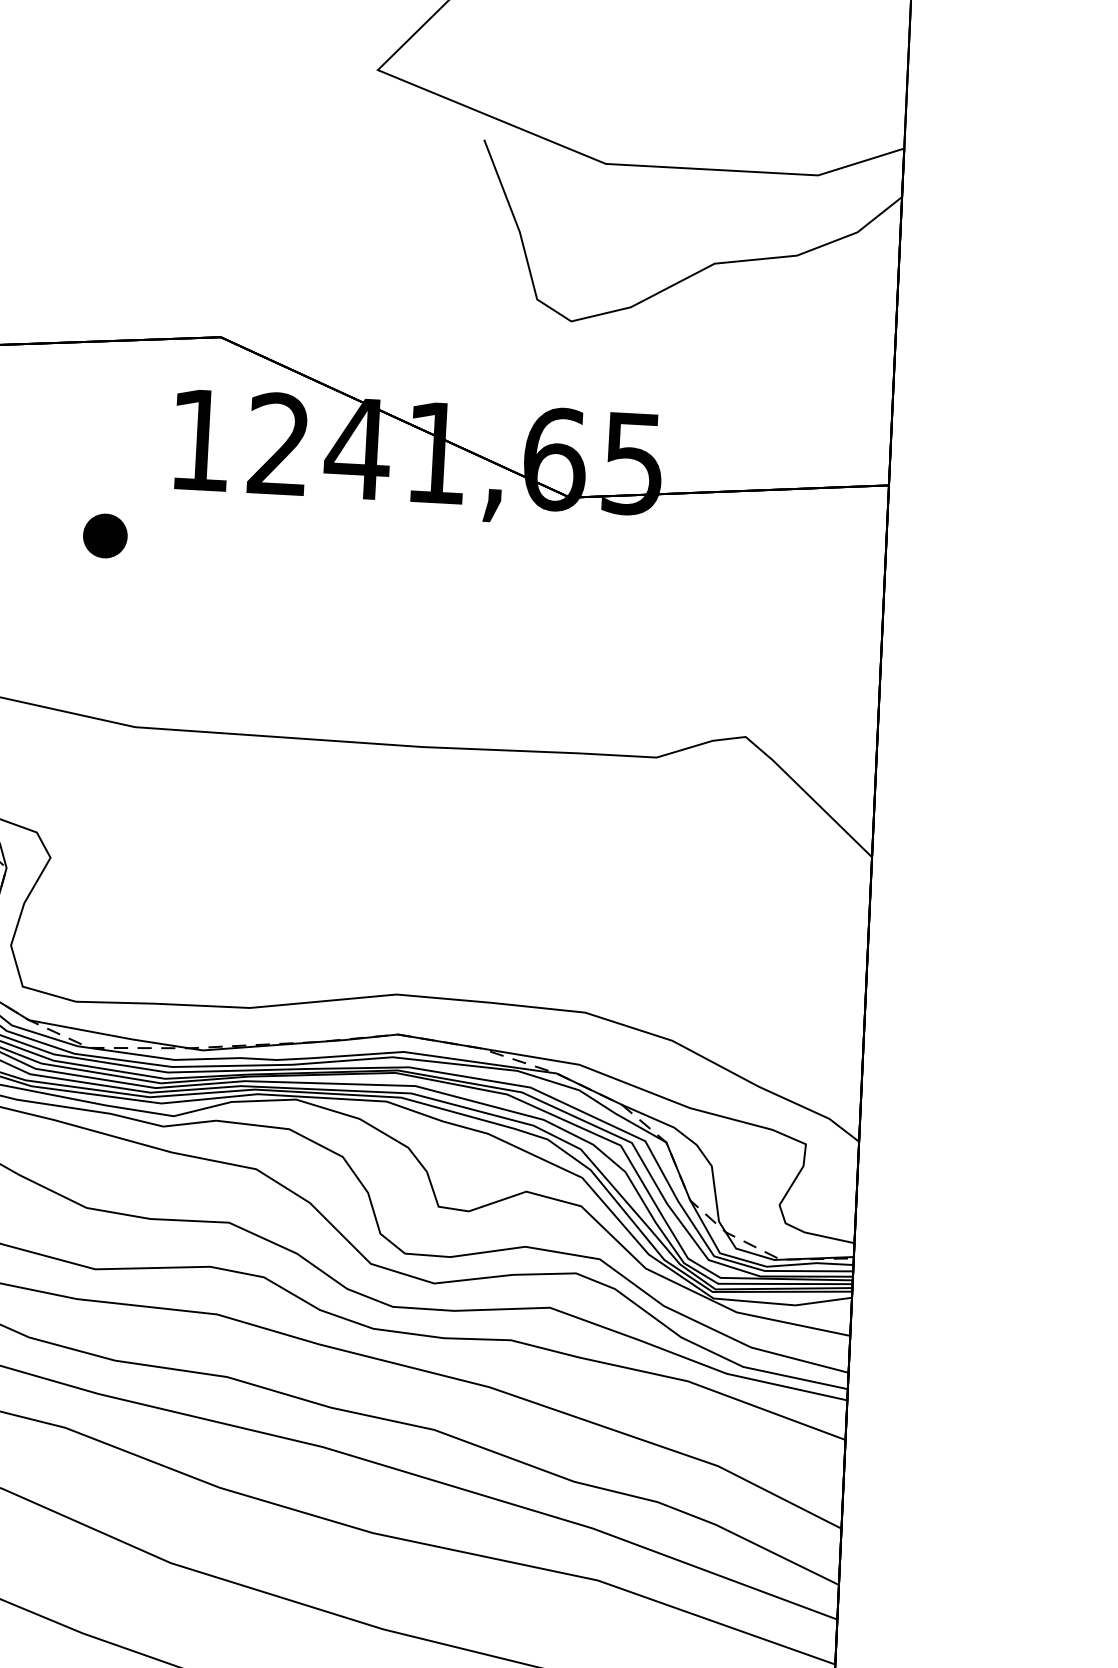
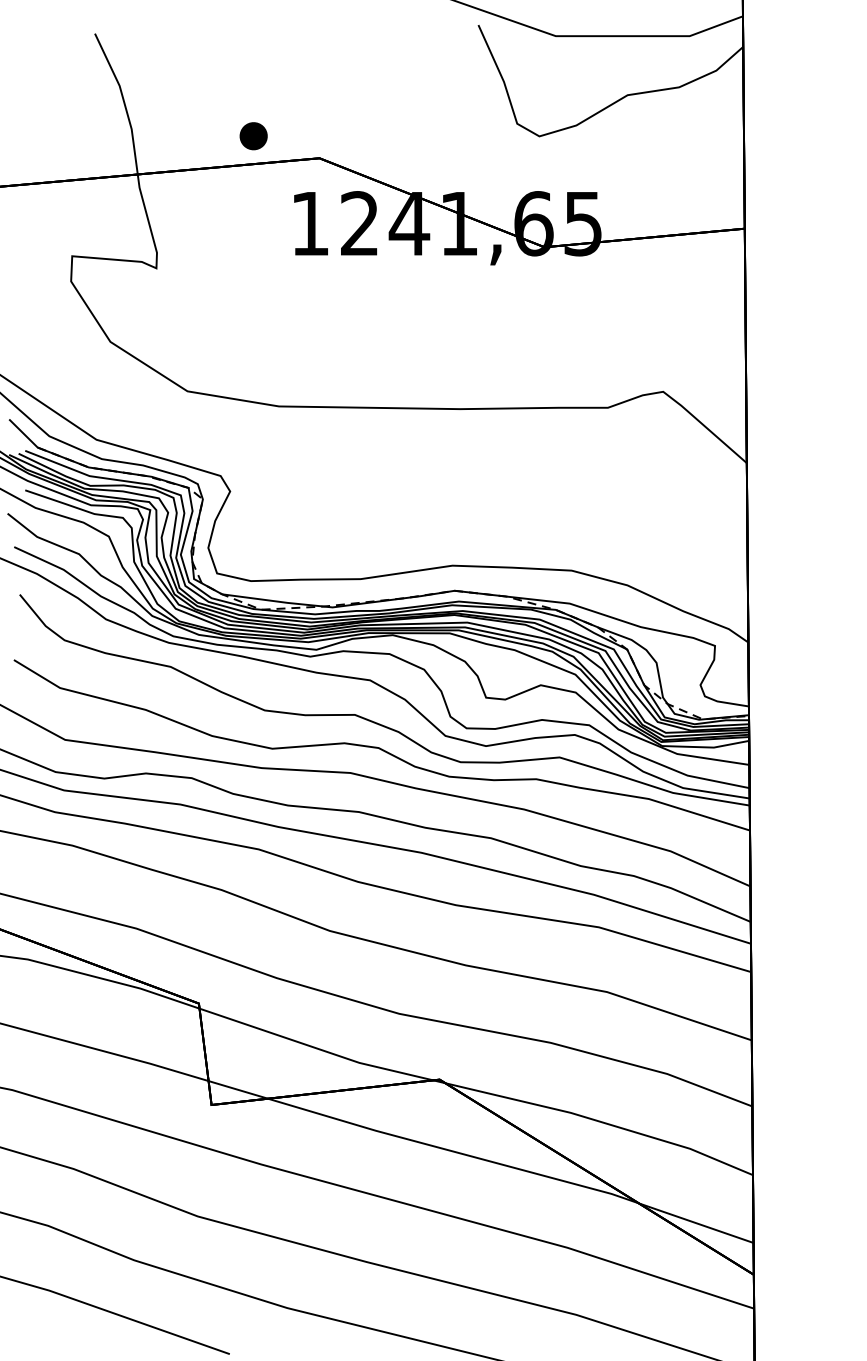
part: (105, 536) -> (253, 136), moved

